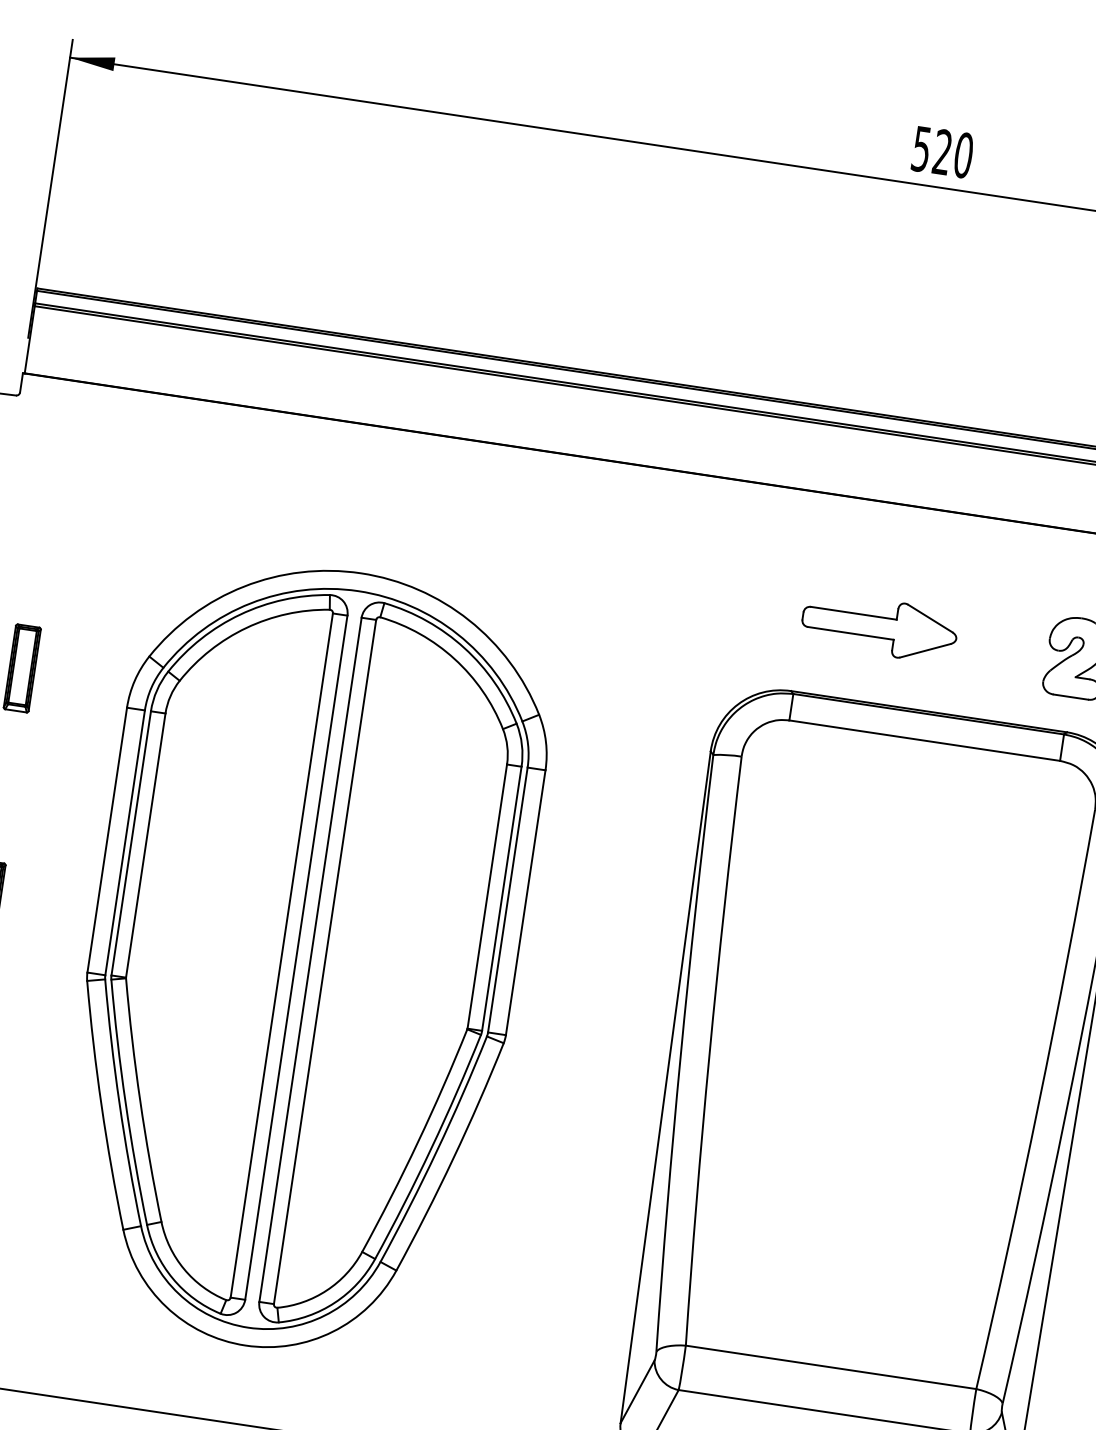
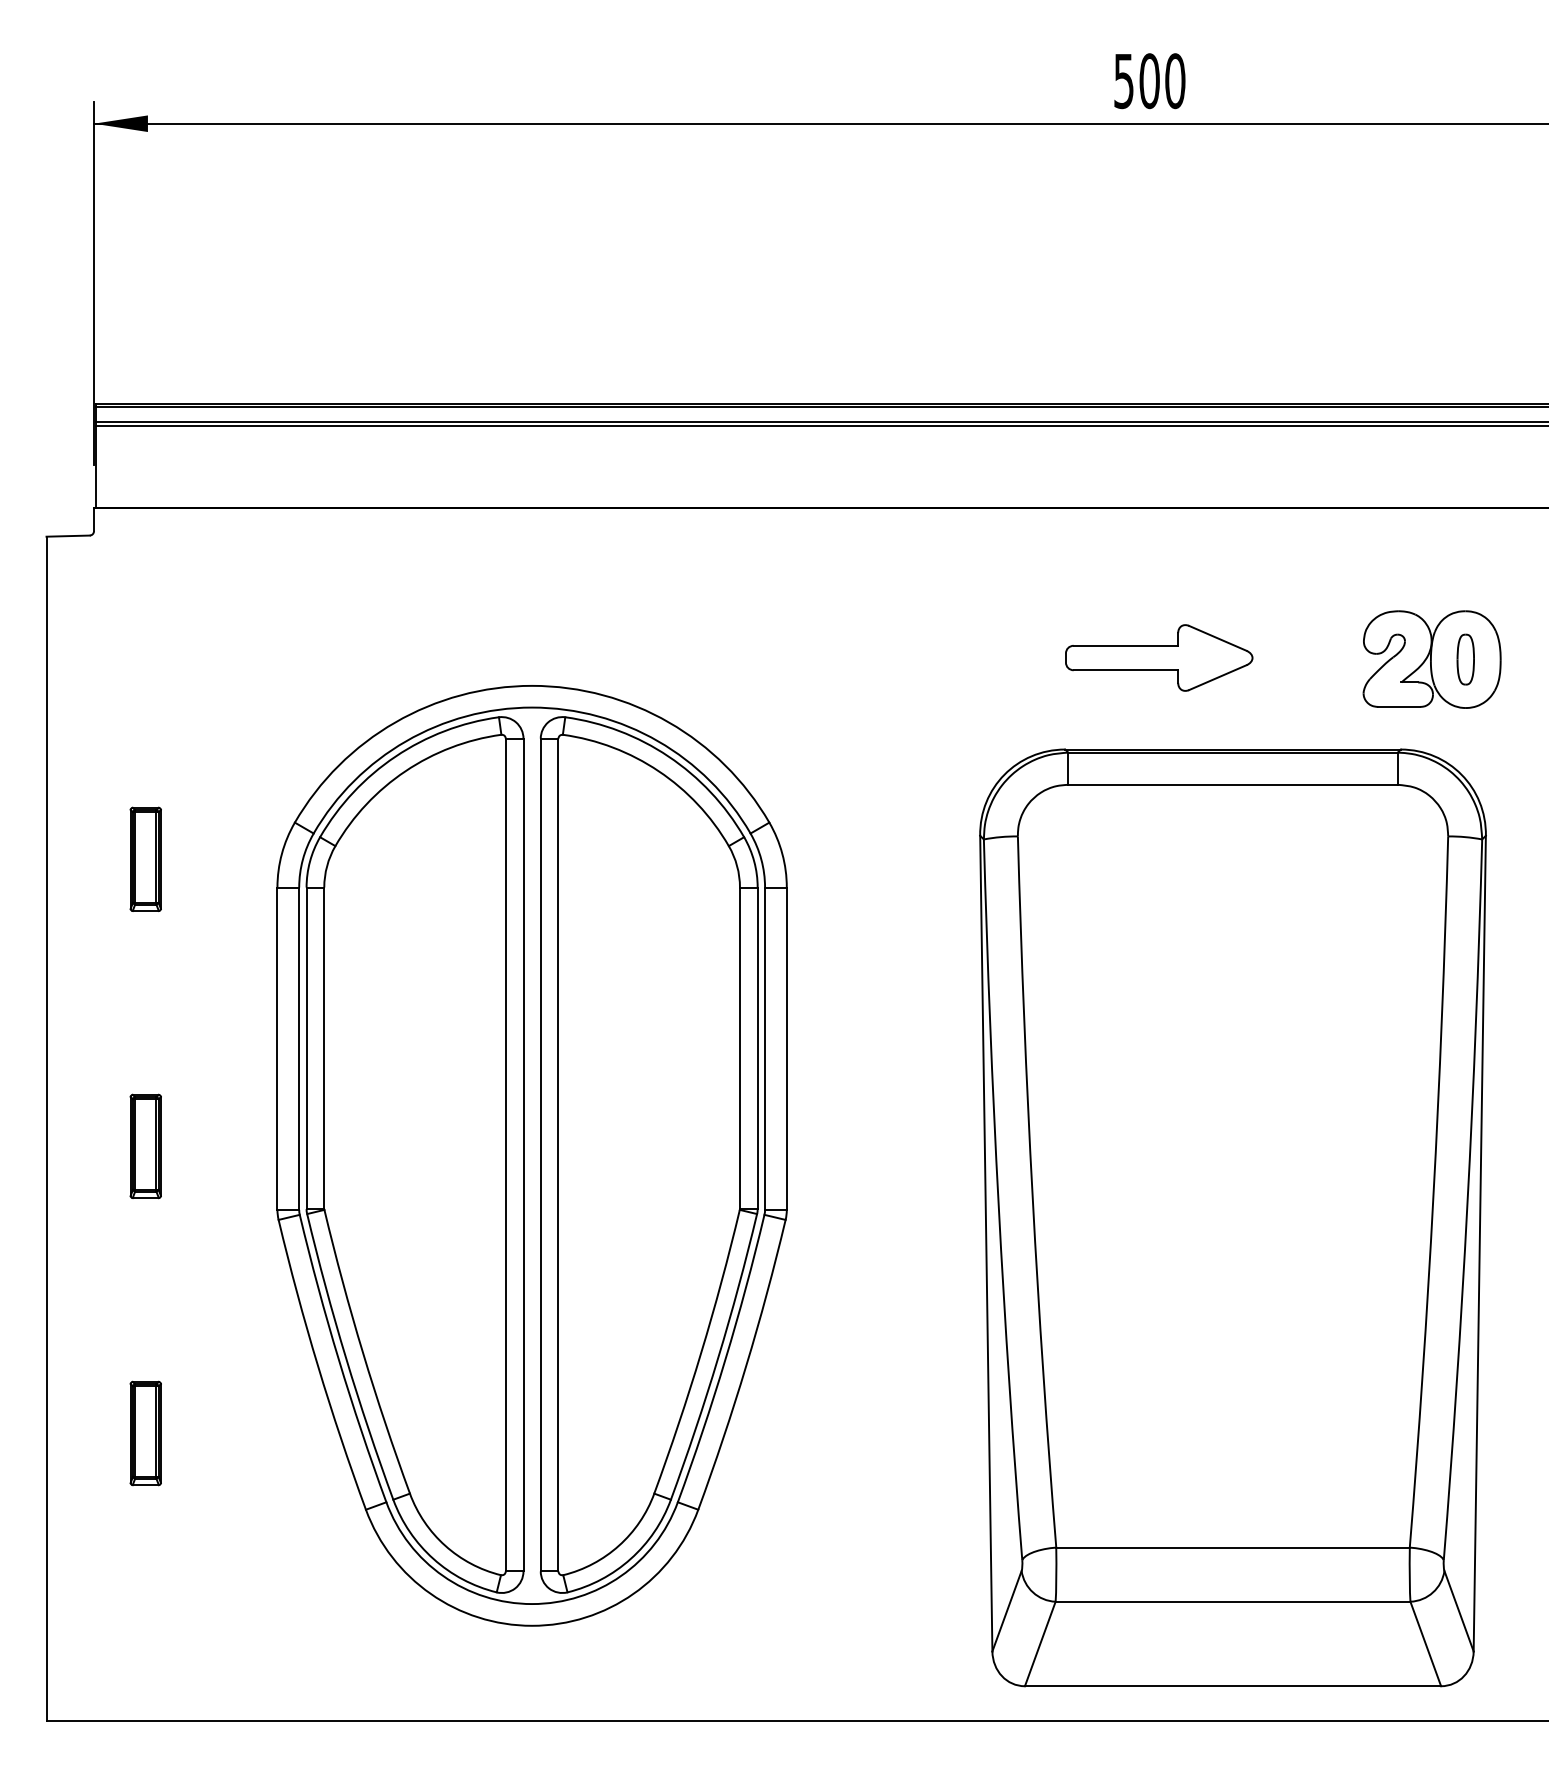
text: (942, 152) -> (1149, 81), 520 -> 500

